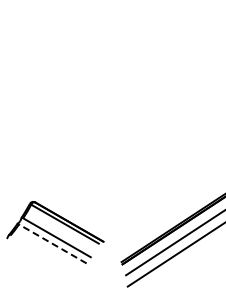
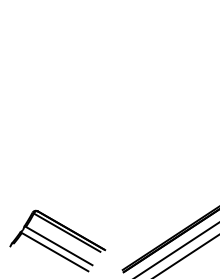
line: (52, 243) -> (54, 251), dashed -> solid

